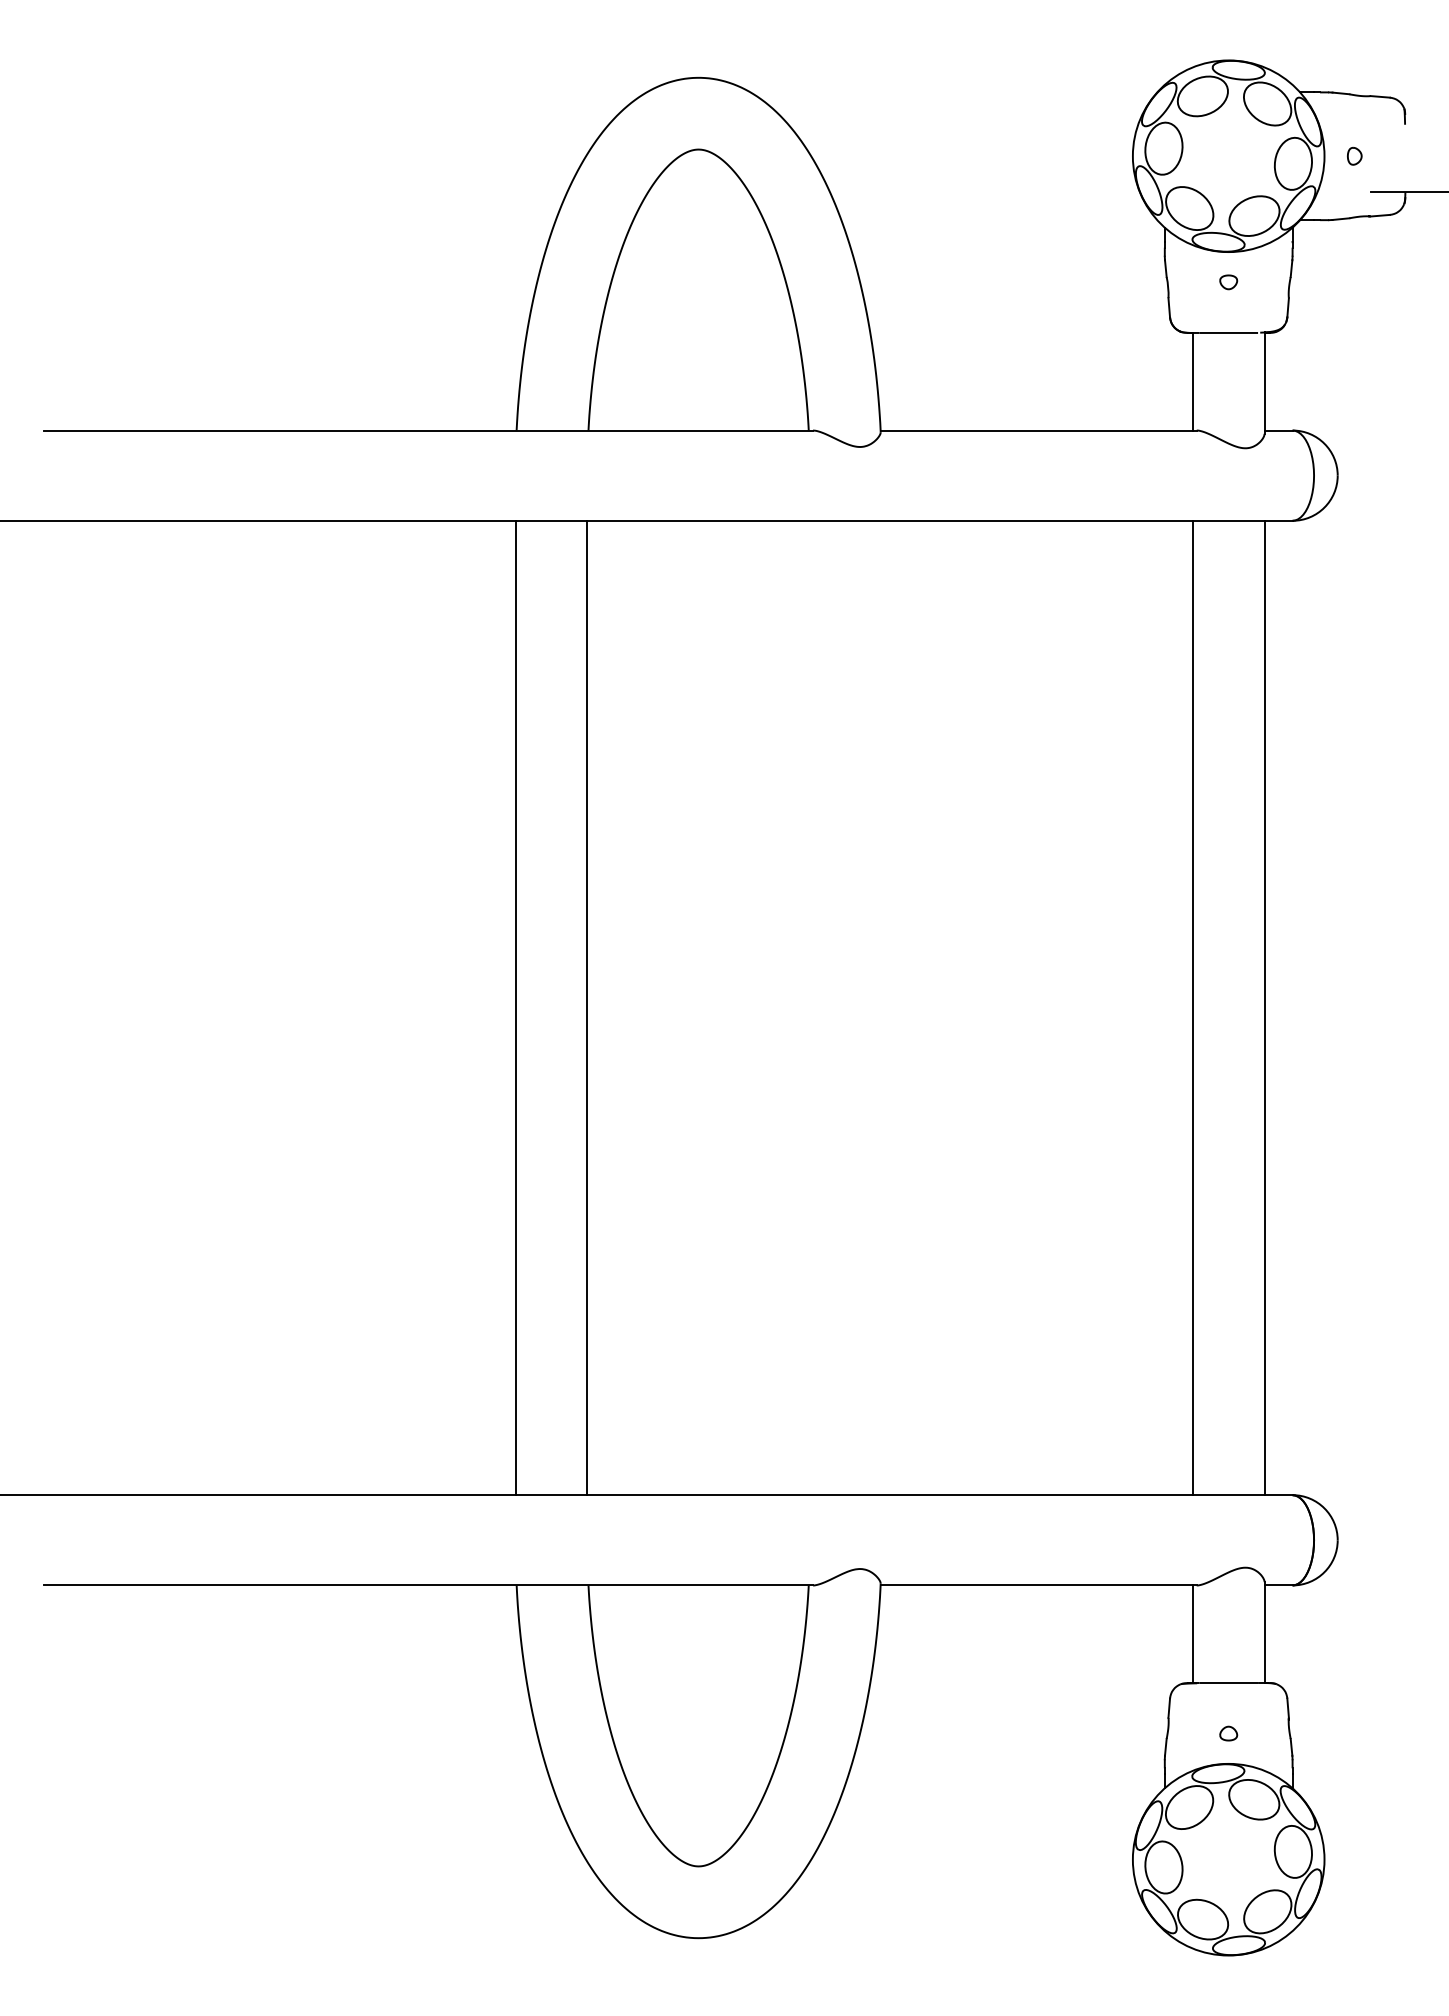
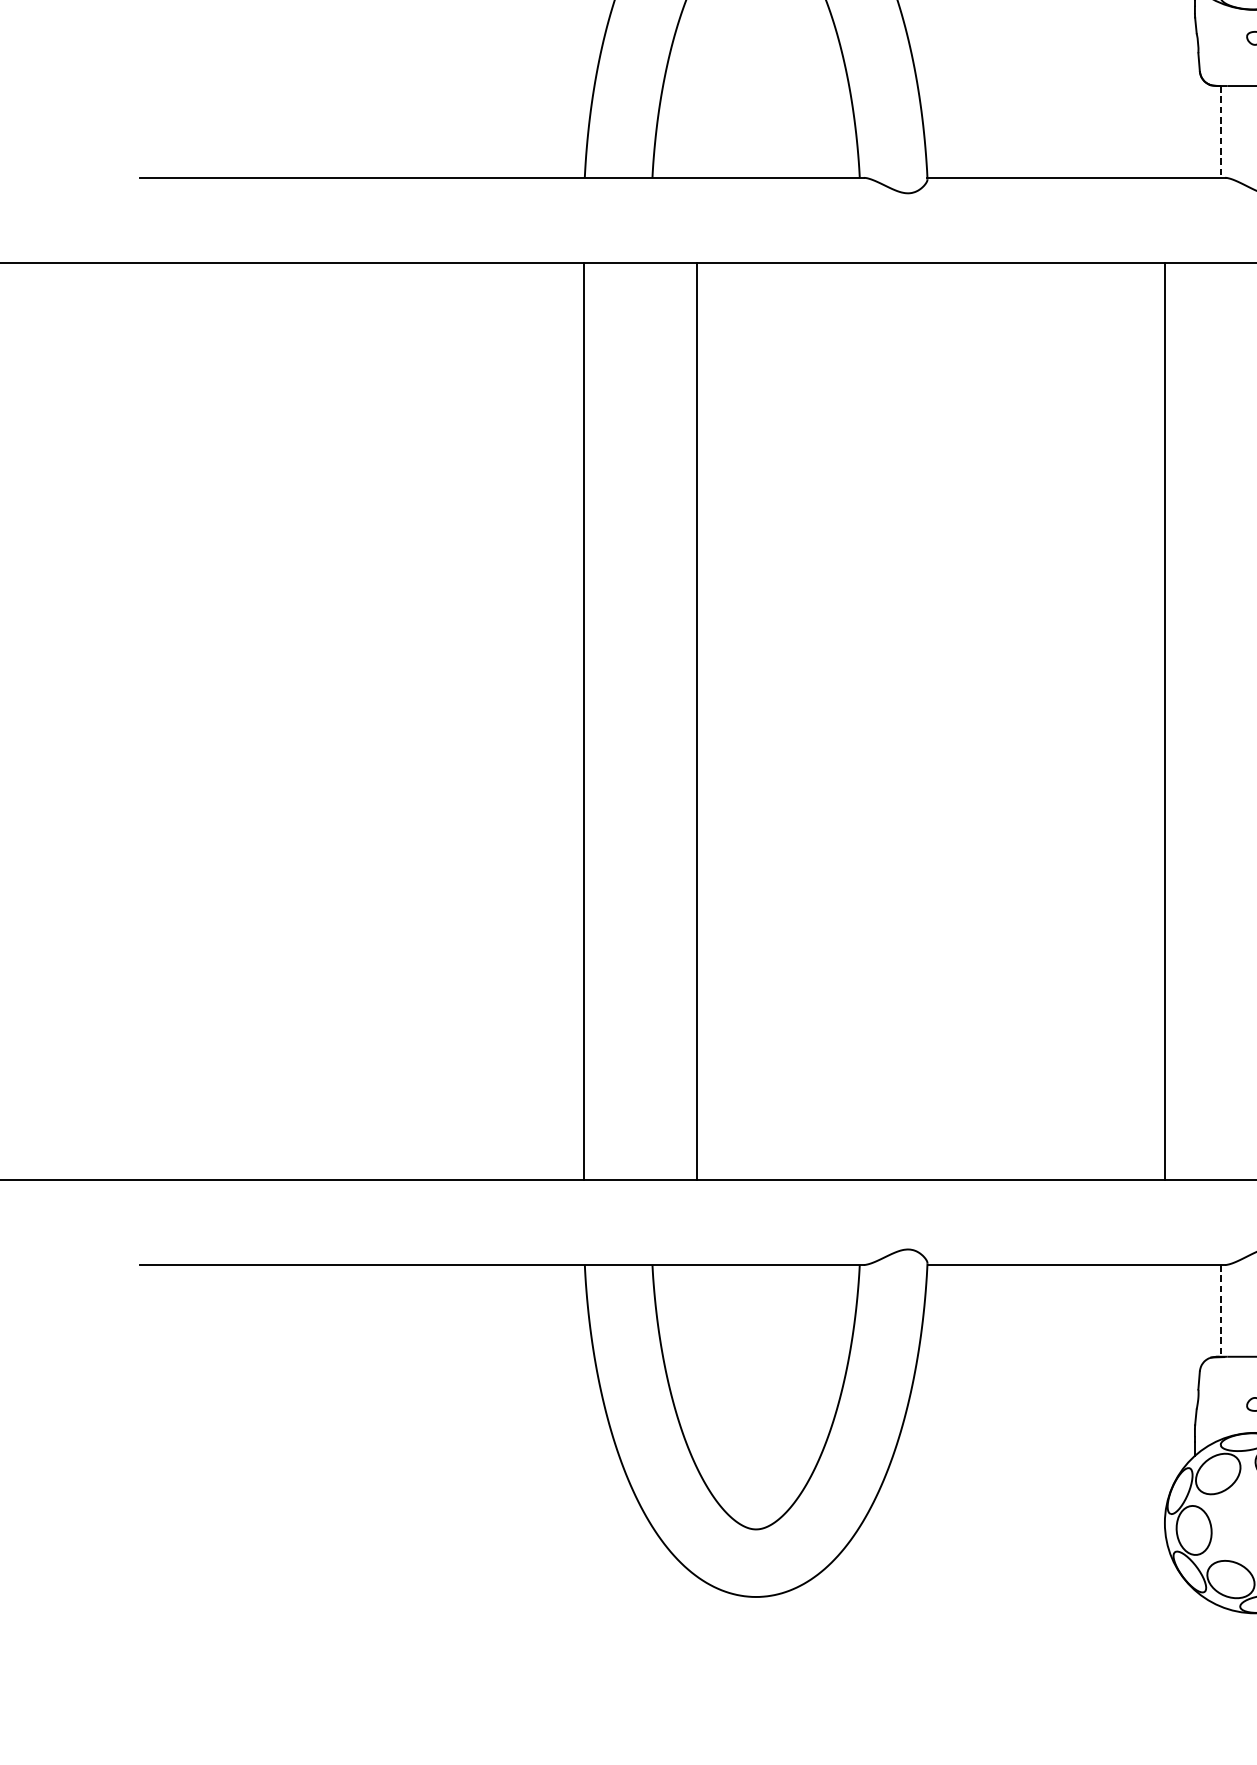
line: (1192, 381) -> (1221, 131), solid -> dashed
line: (587, 1007) -> (696, 720), moved
line: (1192, 1007) -> (1164, 720), moved
line: (1192, 1634) -> (1221, 1311), solid -> dashed

